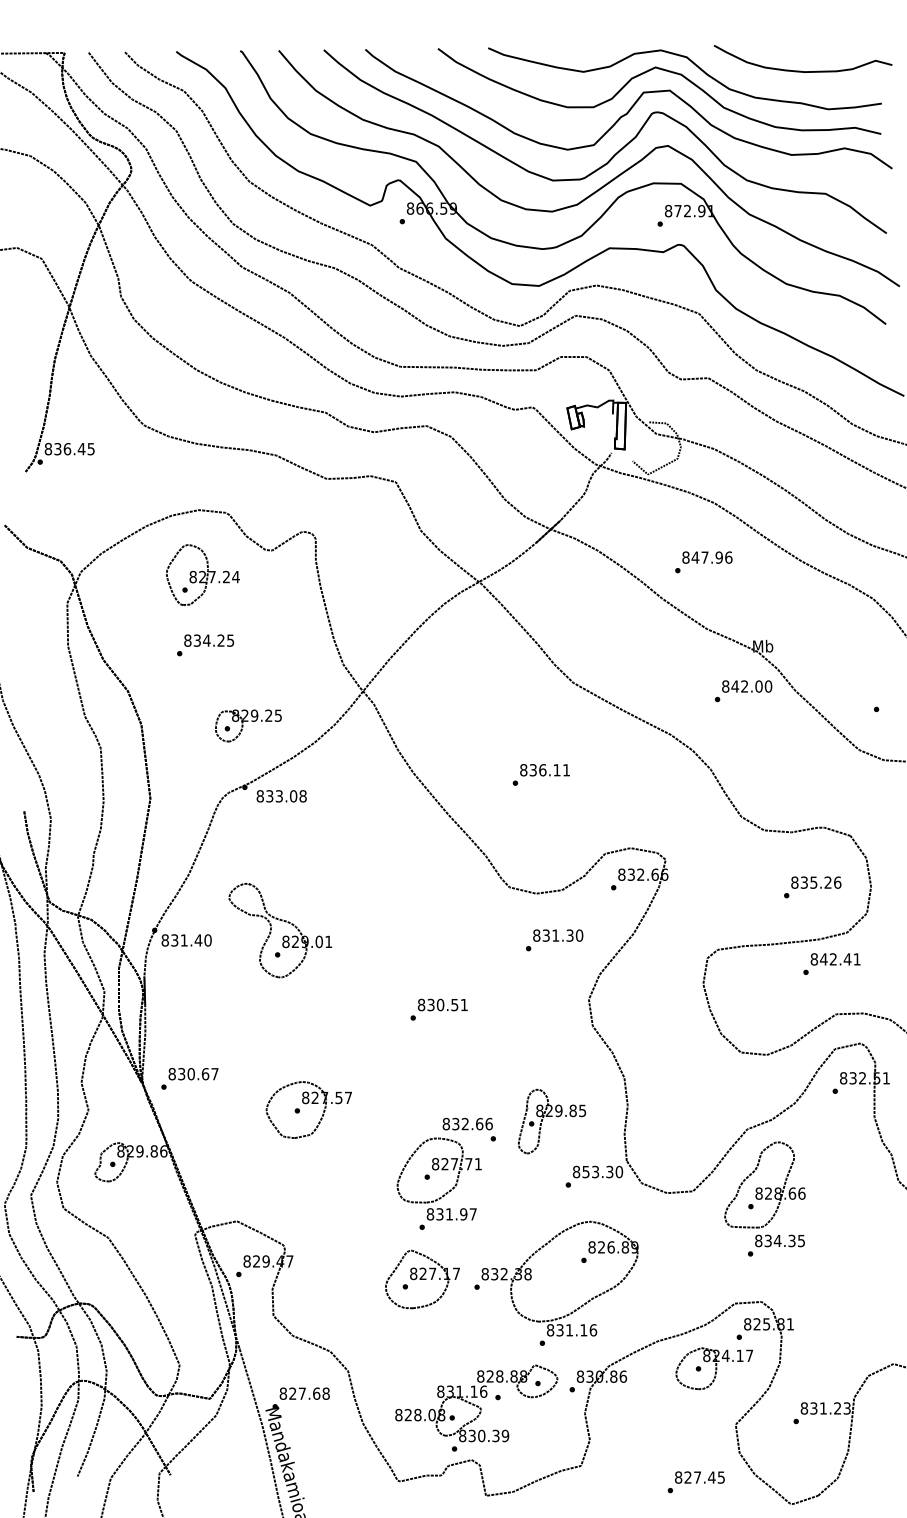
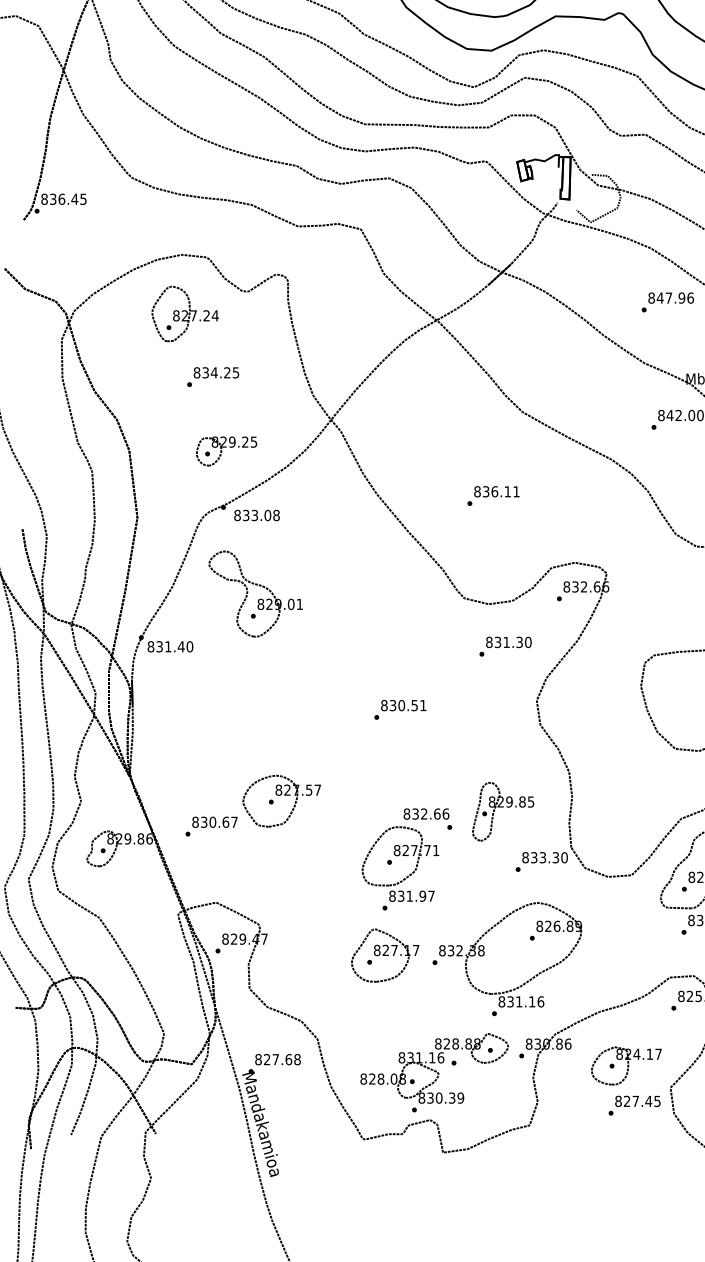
text: (703, 562) -> (667, 302), moved
text: (205, 645) -> (213, 377), moved
part: (283, 936) -> (258, 599), moved
text: (189, 1078) -> (211, 826), moved
text: (586, 1171) -> (534, 857), 853.30 -> 833.30
part: (713, 1368) -> (625, 1065), moved
text: (695, 1482) -> (633, 1105), moved

